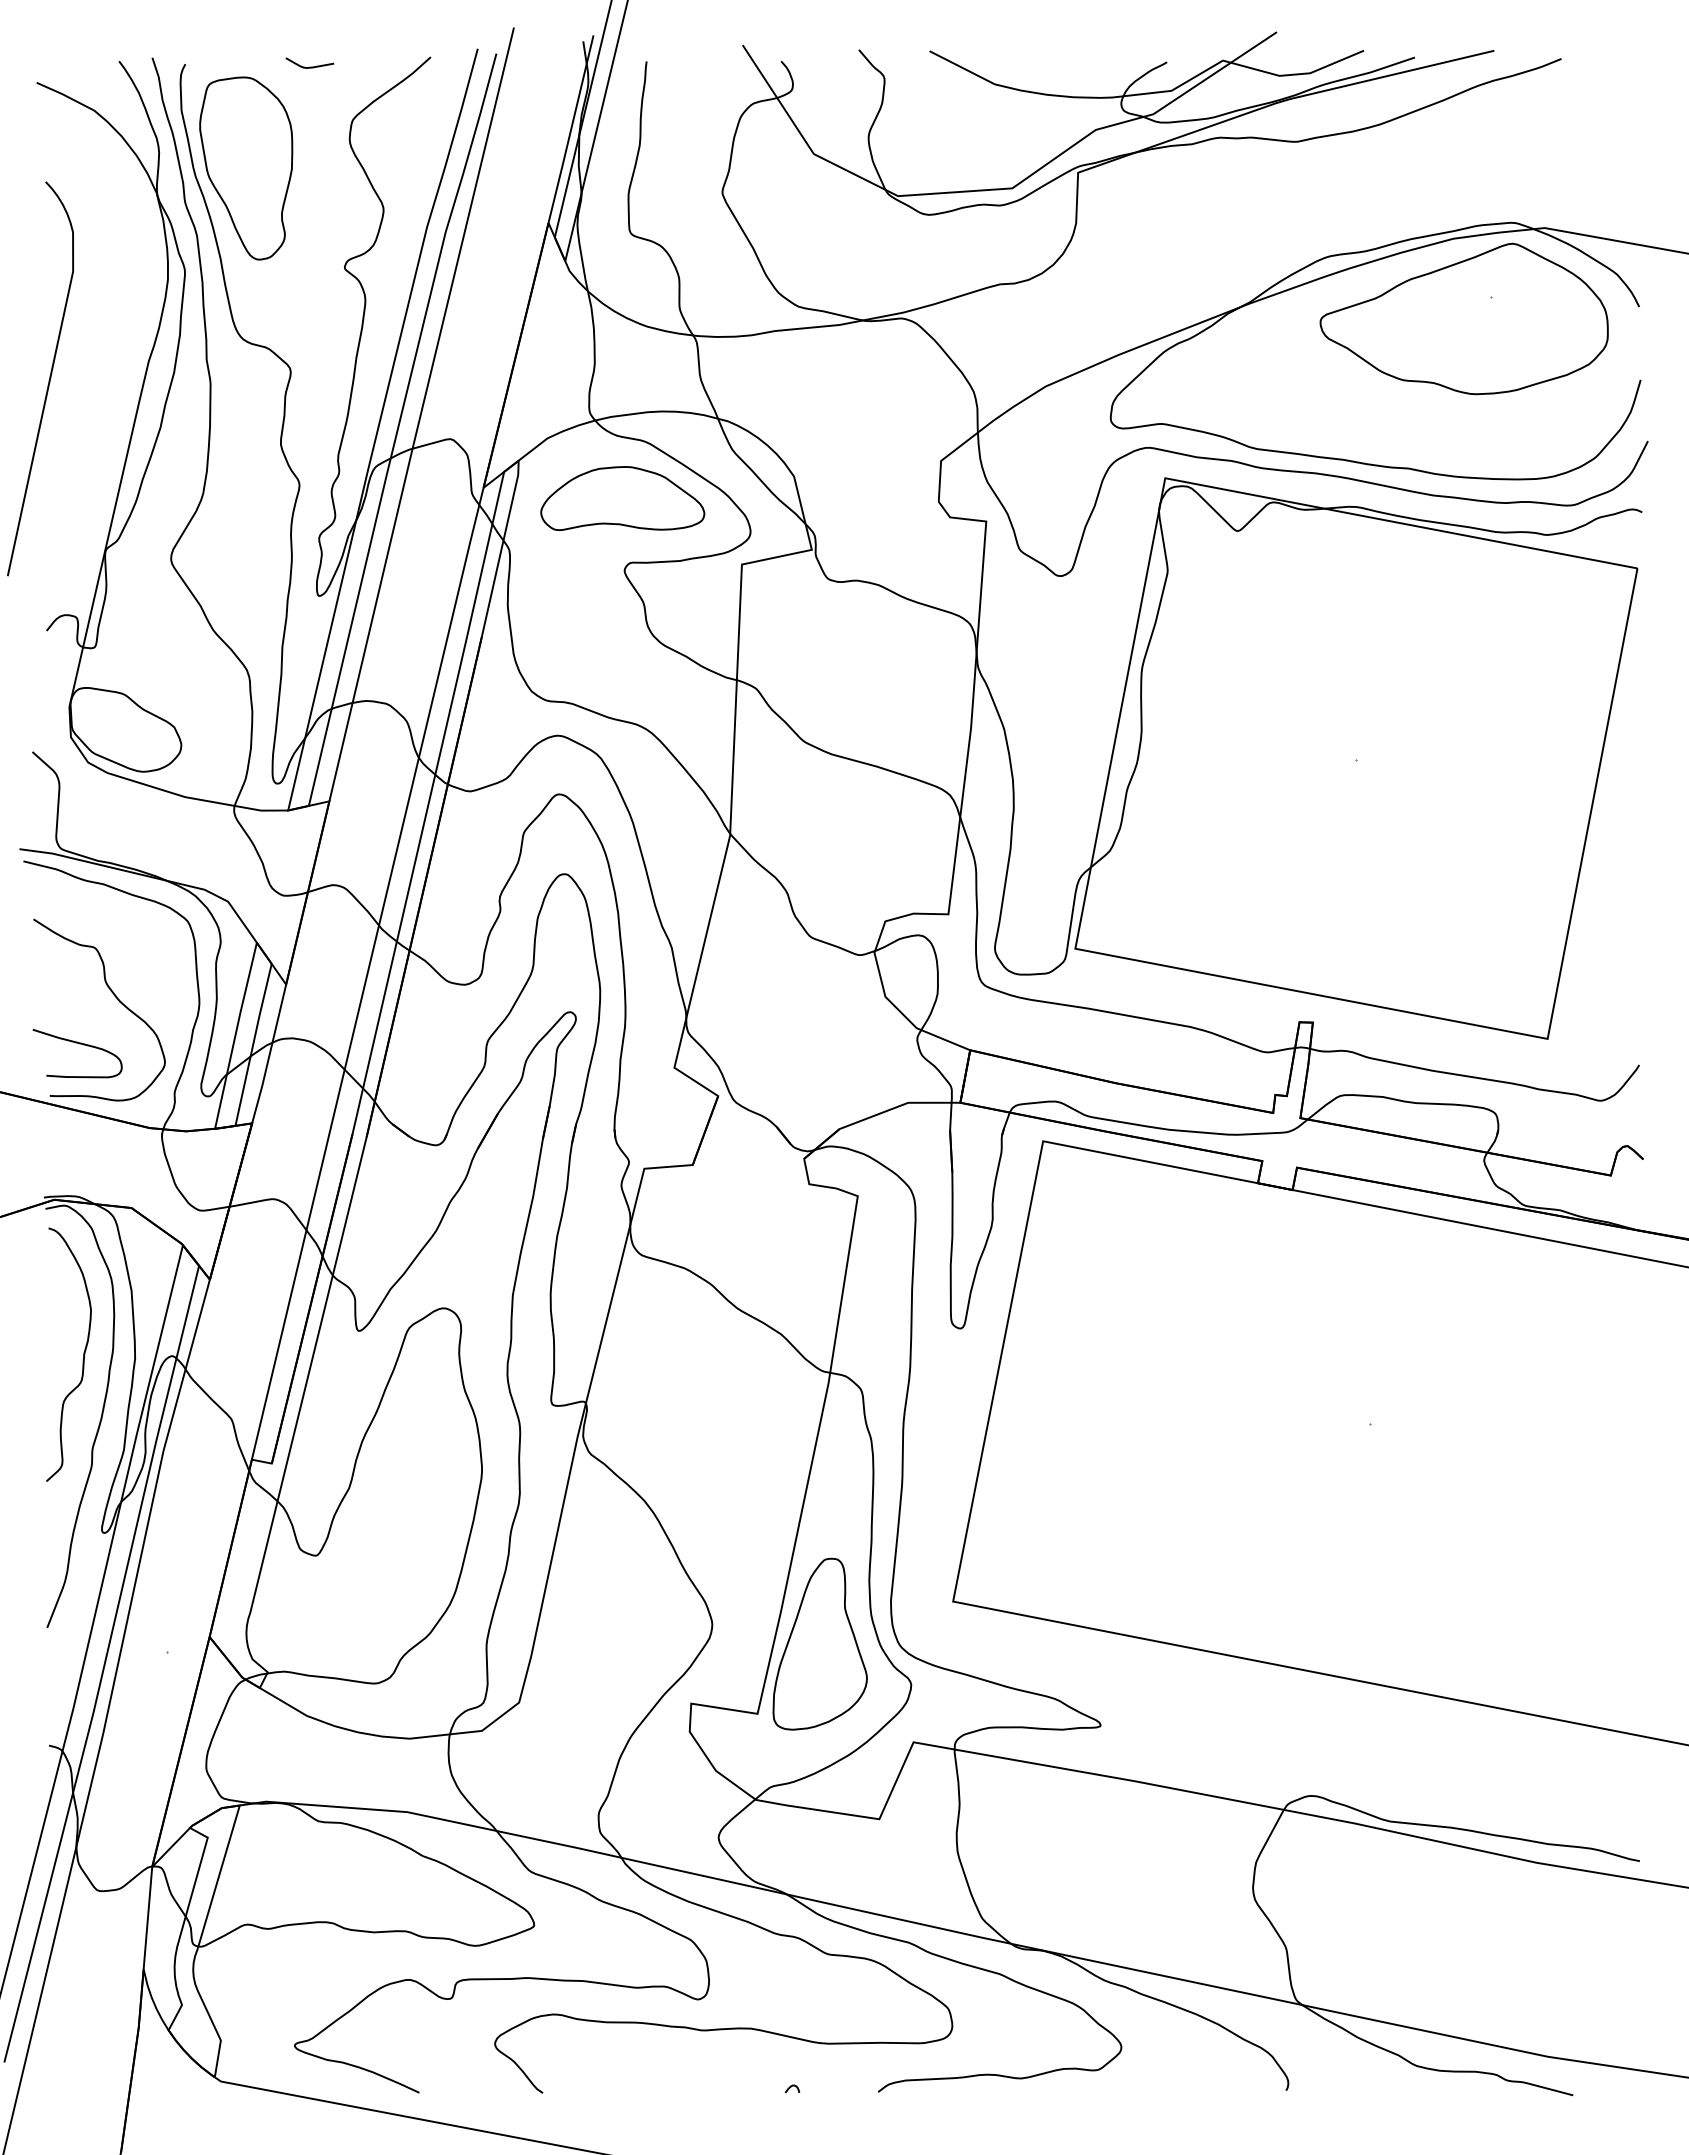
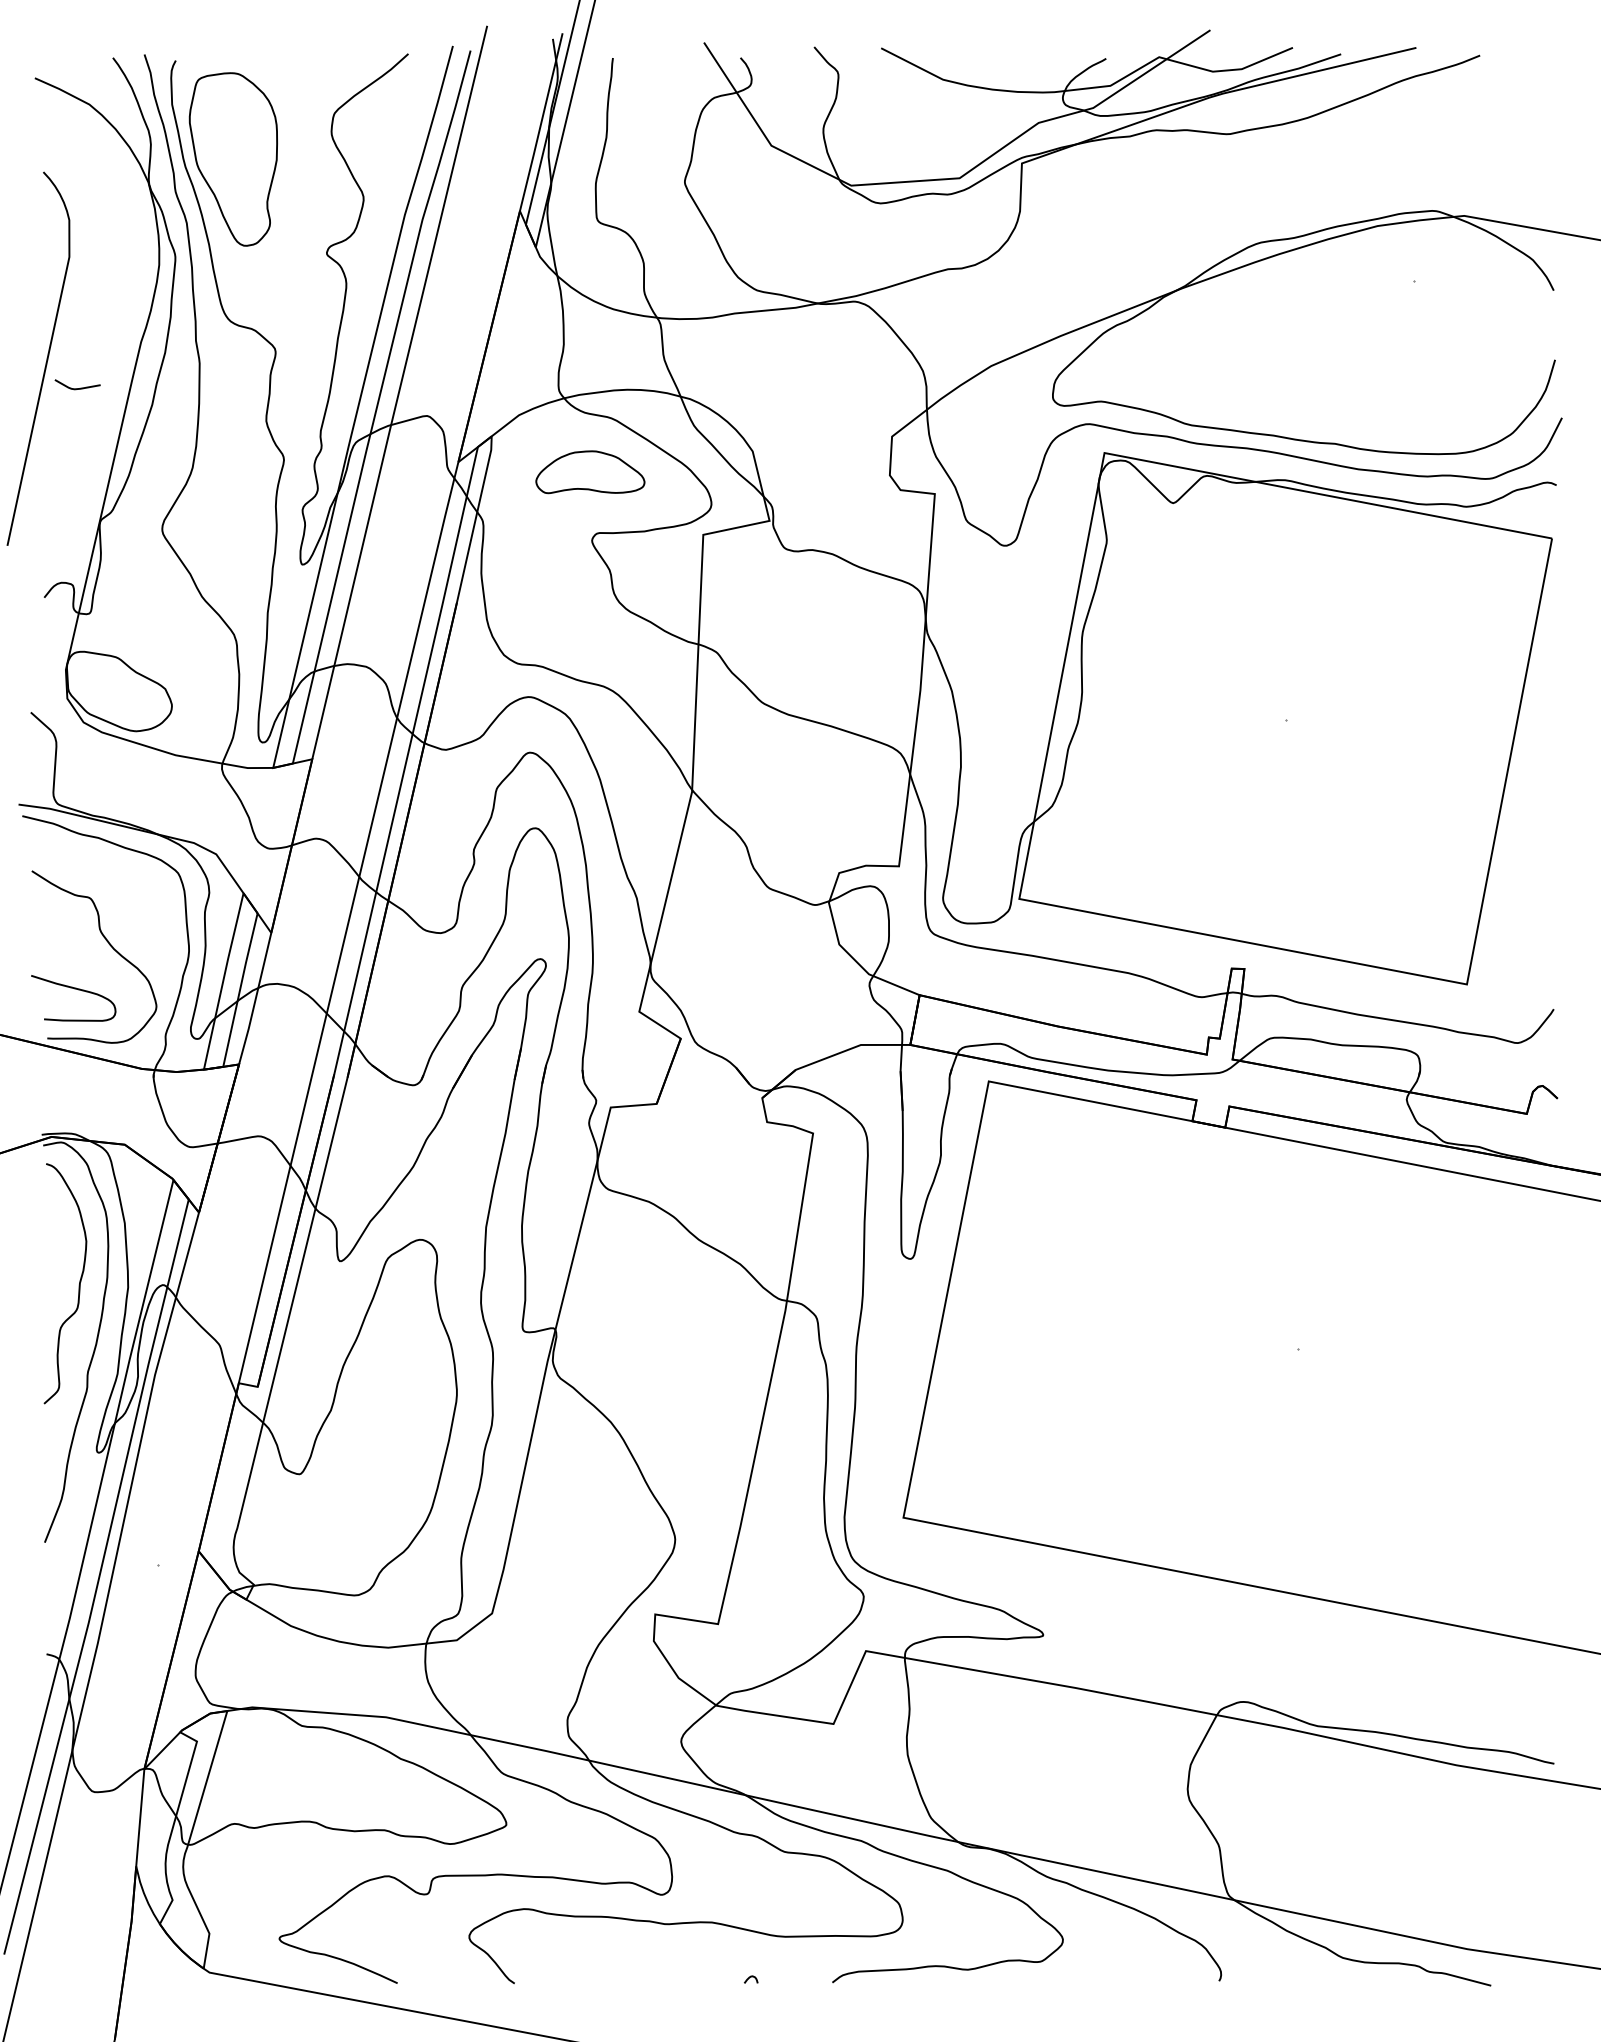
curve: (309, 66) -> (77, 387), moved
part: (1463, 318) -> (1387, 301), removed
part: (622, 498) -> (590, 472), size x0.7
part: (819, 1643) -> (776, 1557), removed

